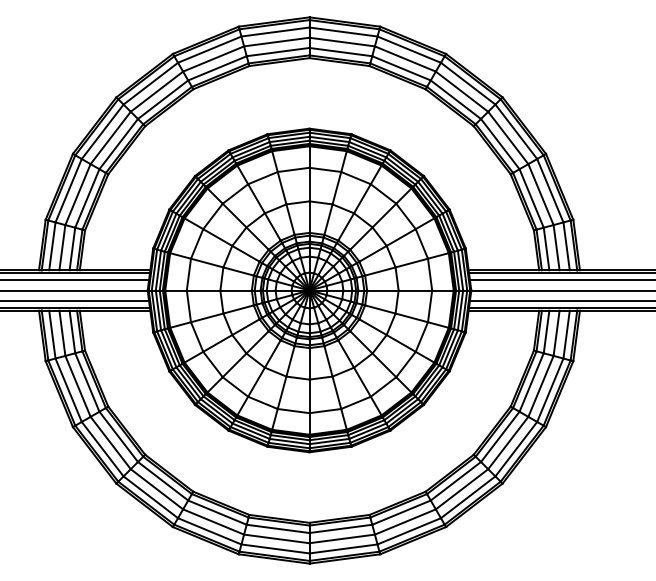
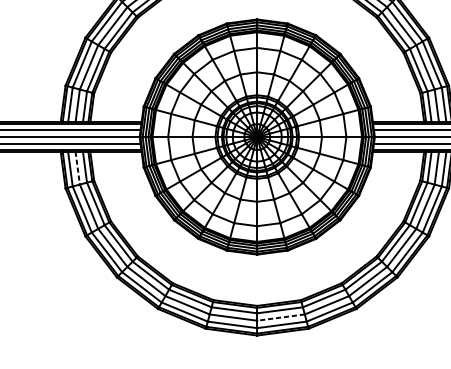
line: (62, 333) -> (77, 168), solid -> dashed
line: (342, 538) -> (281, 317), solid -> dashed

